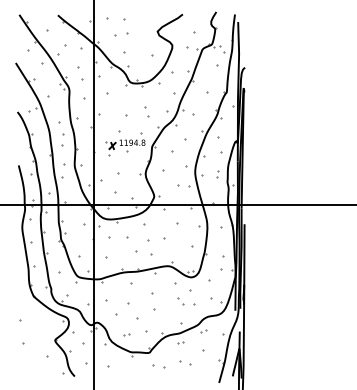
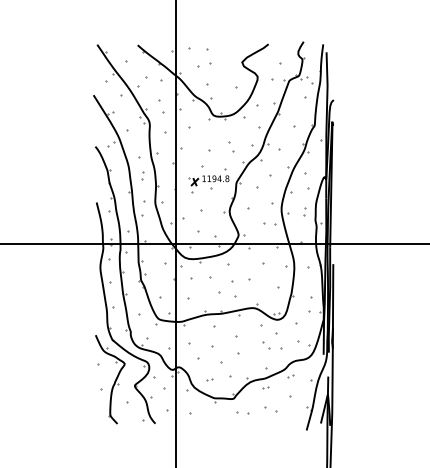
part: (62, 139) -> (142, 175), size x0.62
part: (31, 334) -> (110, 379), added

